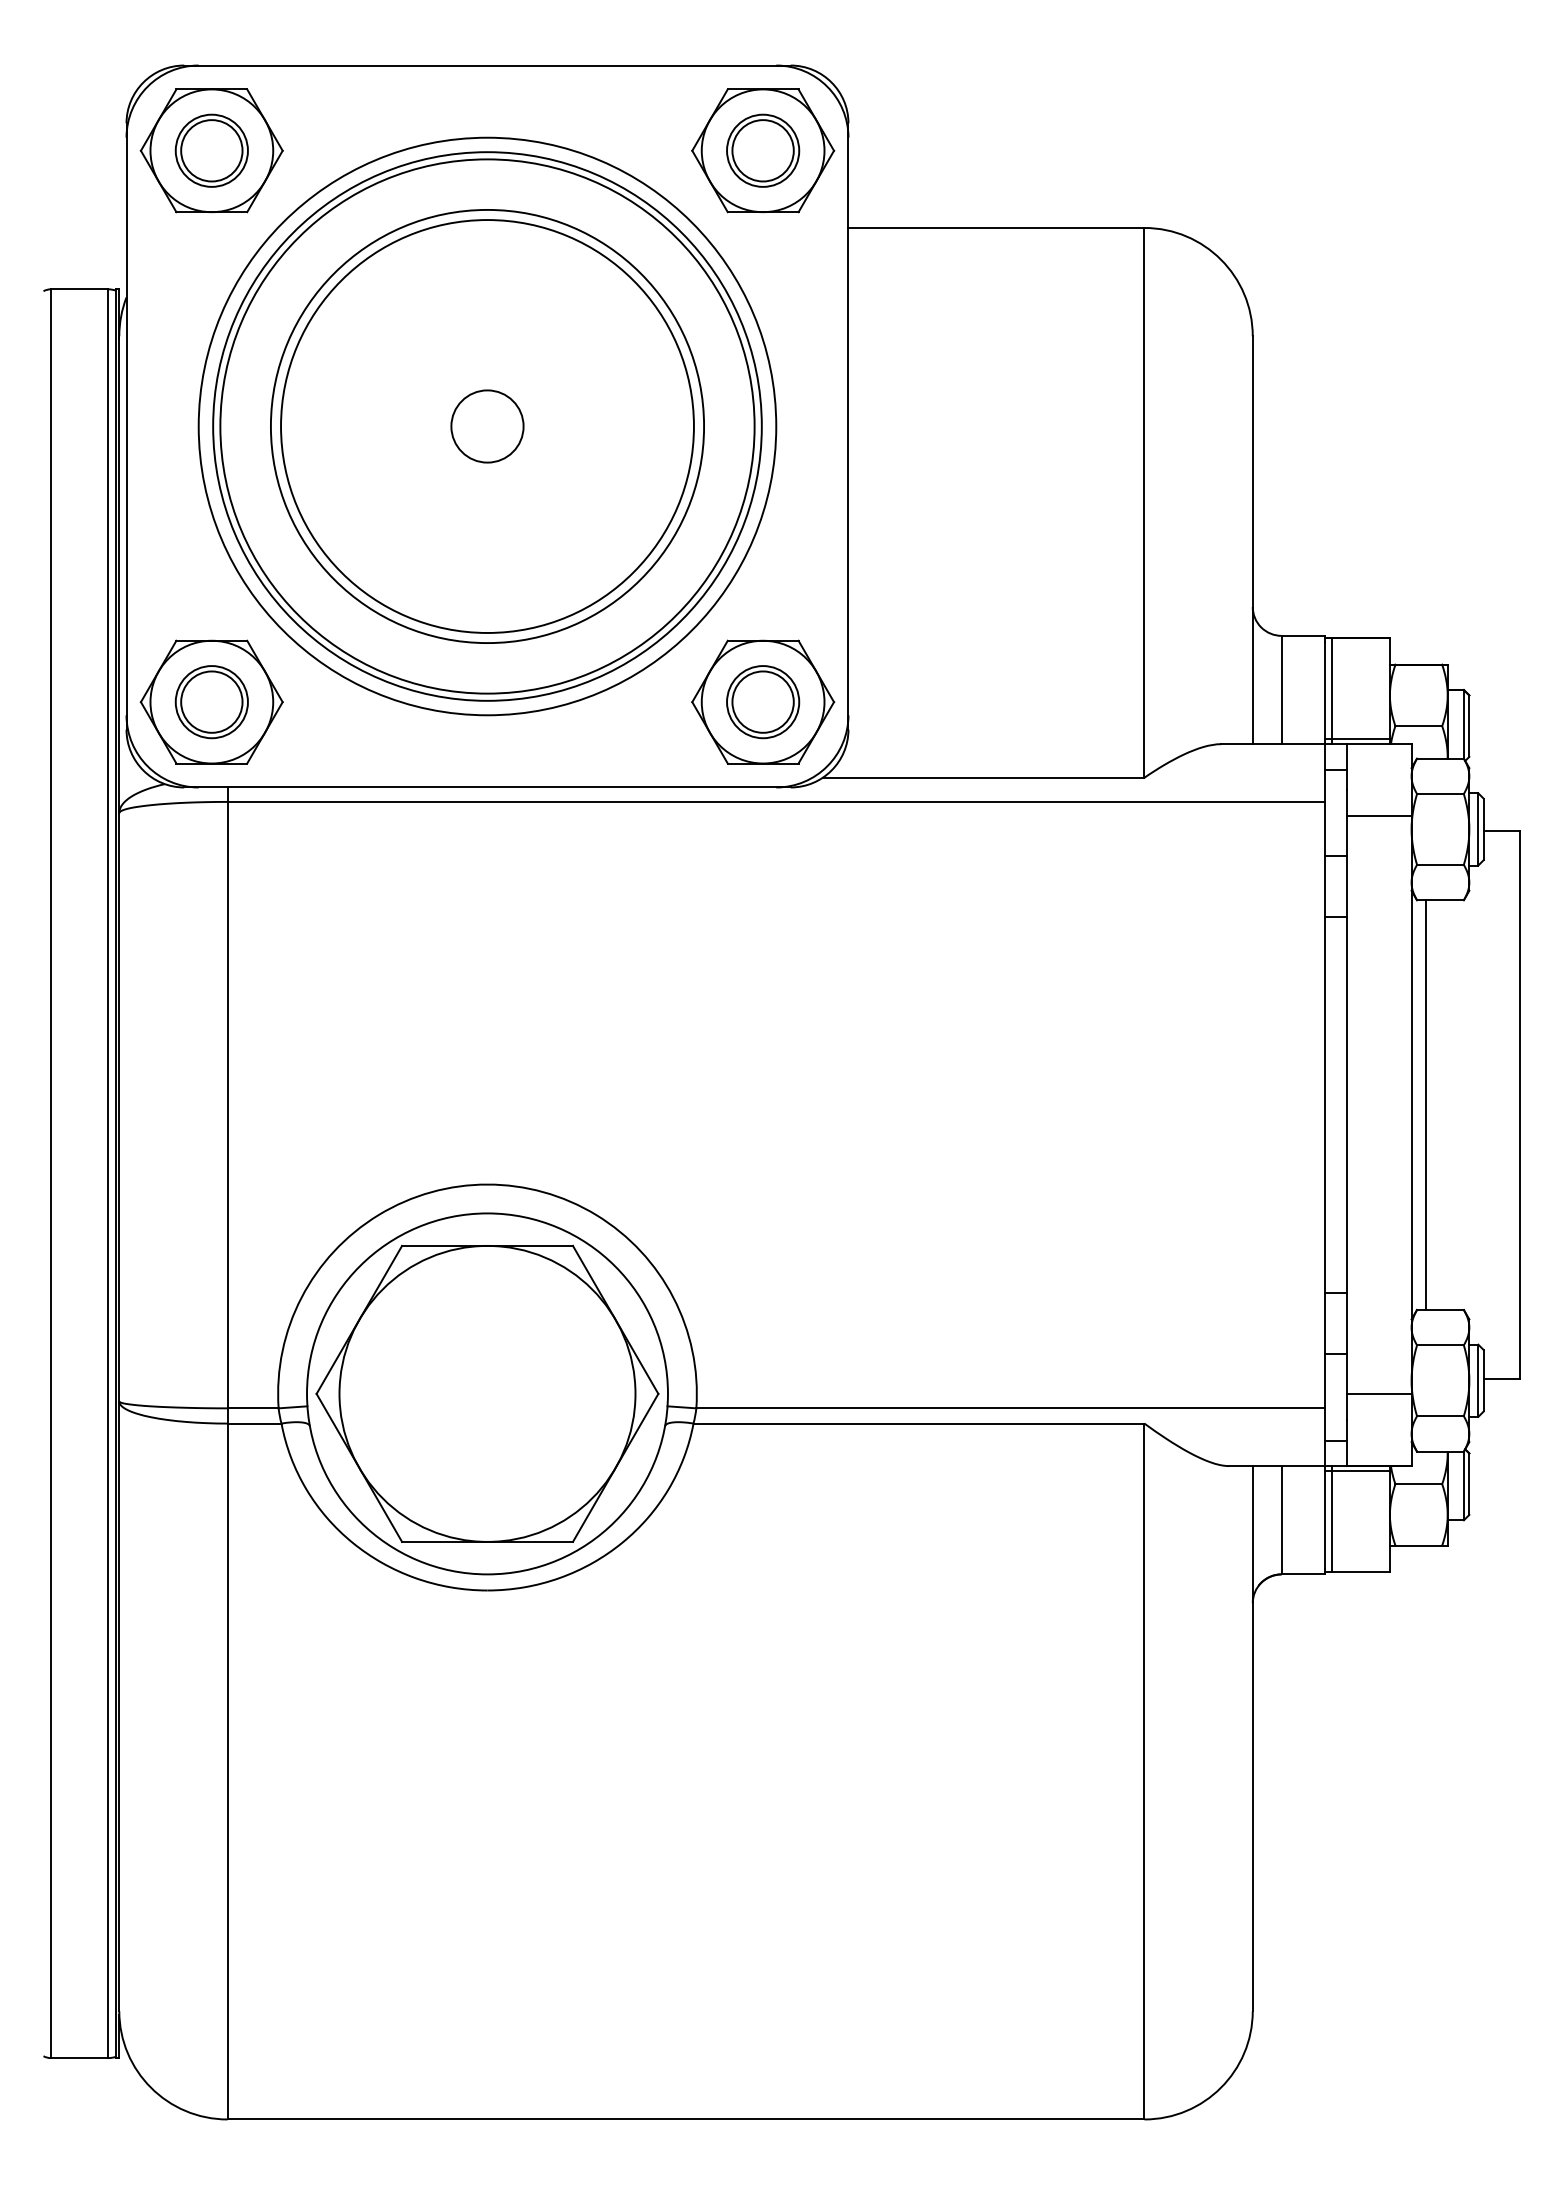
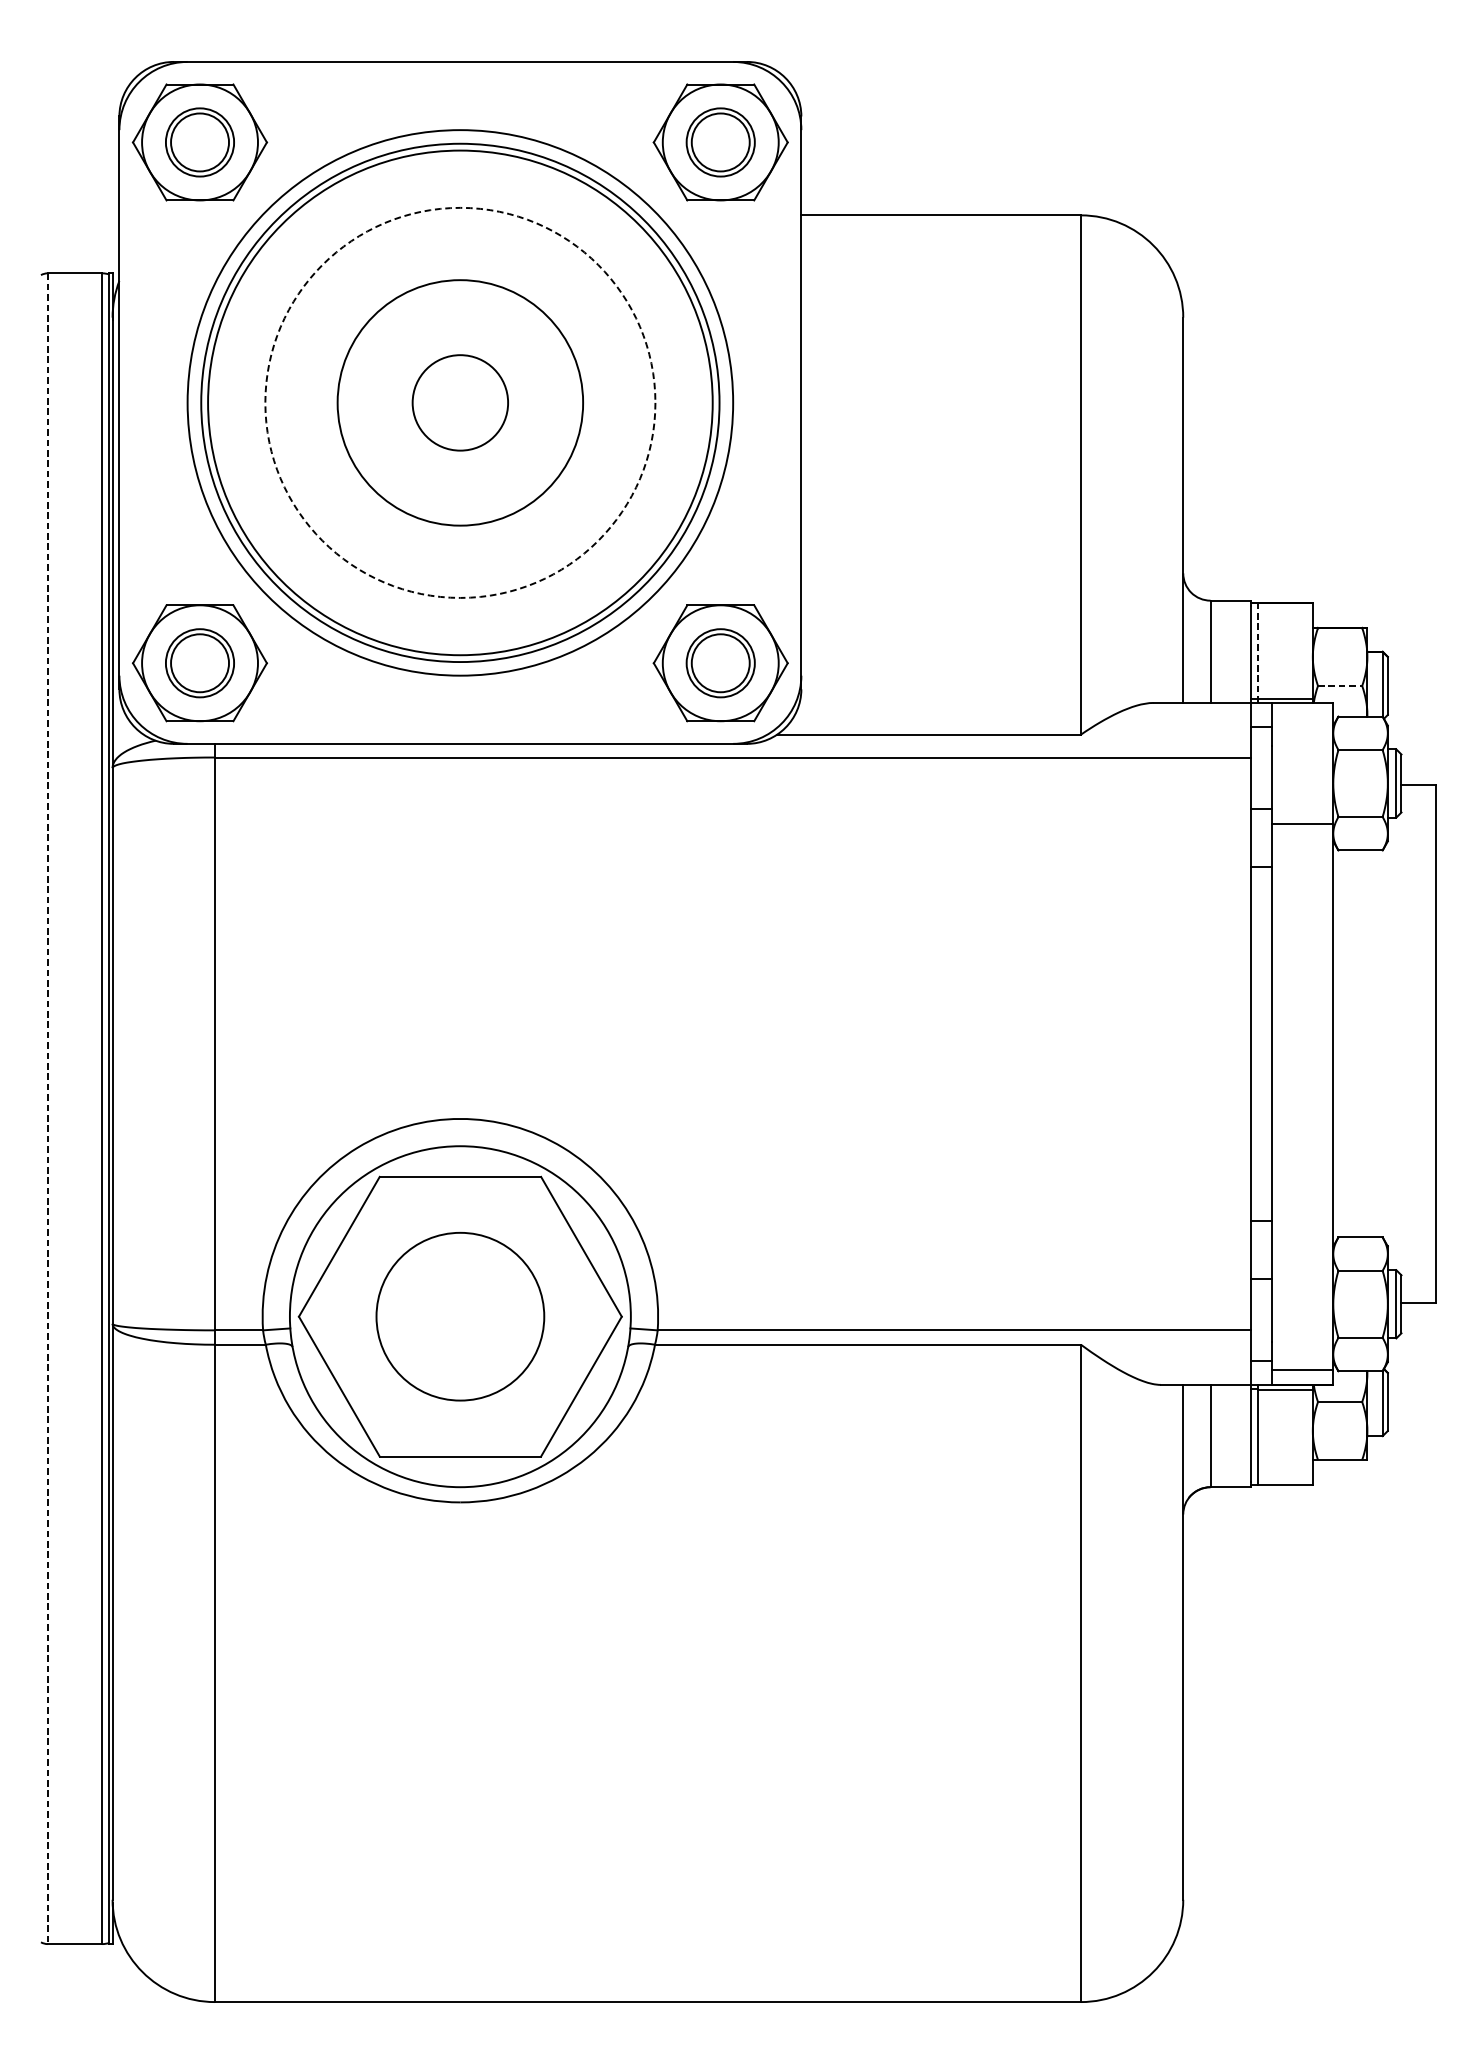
circle: (487, 426) -> (460, 402), size x0.6
circle: (487, 426) -> (460, 402), size x1.4
circle: (487, 426) -> (460, 402), solid -> dashed
line: (1332, 691) -> (1258, 653), solid -> dashed
line: (1419, 726) -> (1340, 686), solid -> dashed
line: (1378, 816) -> (1302, 824), moved
line: (1426, 1104) -> (1347, 1043), removed
line: (50, 1174) -> (47, 1109), solid -> dashed
circle: (487, 1393) -> (460, 1316), size x0.6
line: (1378, 1393) -> (1302, 1369), moved

